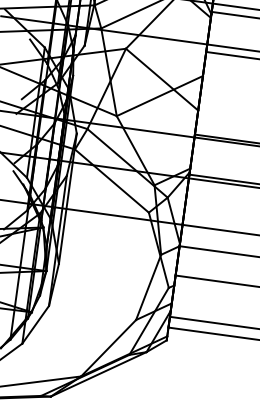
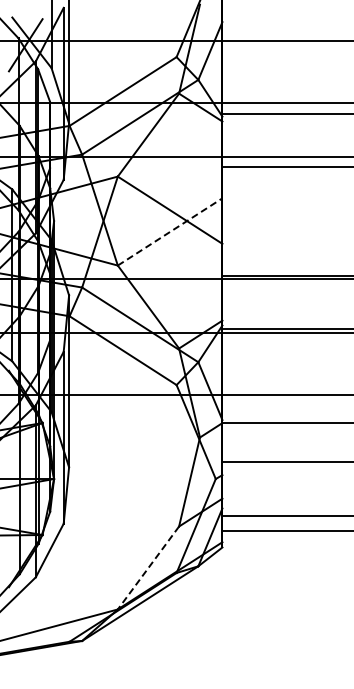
line: (160, 95) -> (170, 231), solid -> dashed
line: (108, 348) -> (148, 568), solid -> dashed

